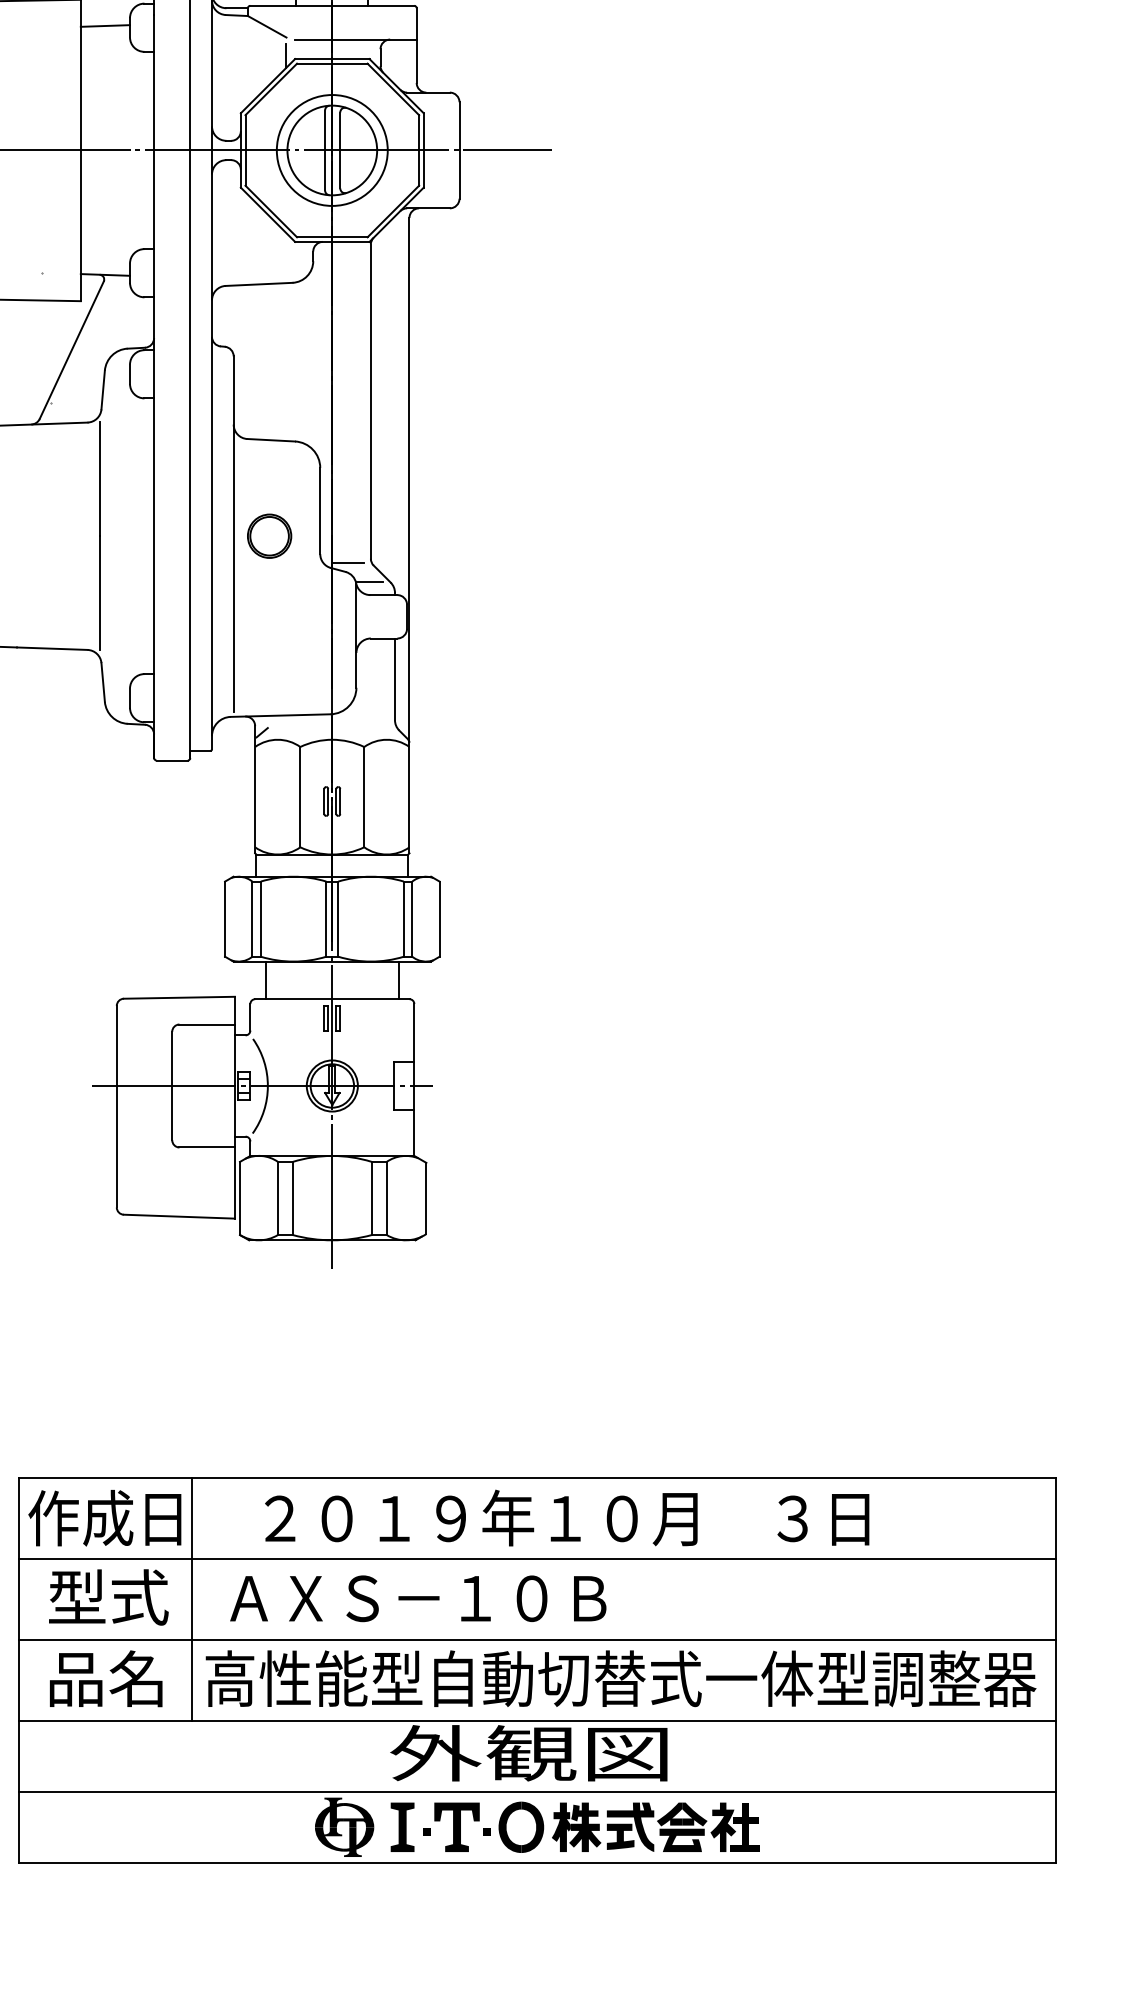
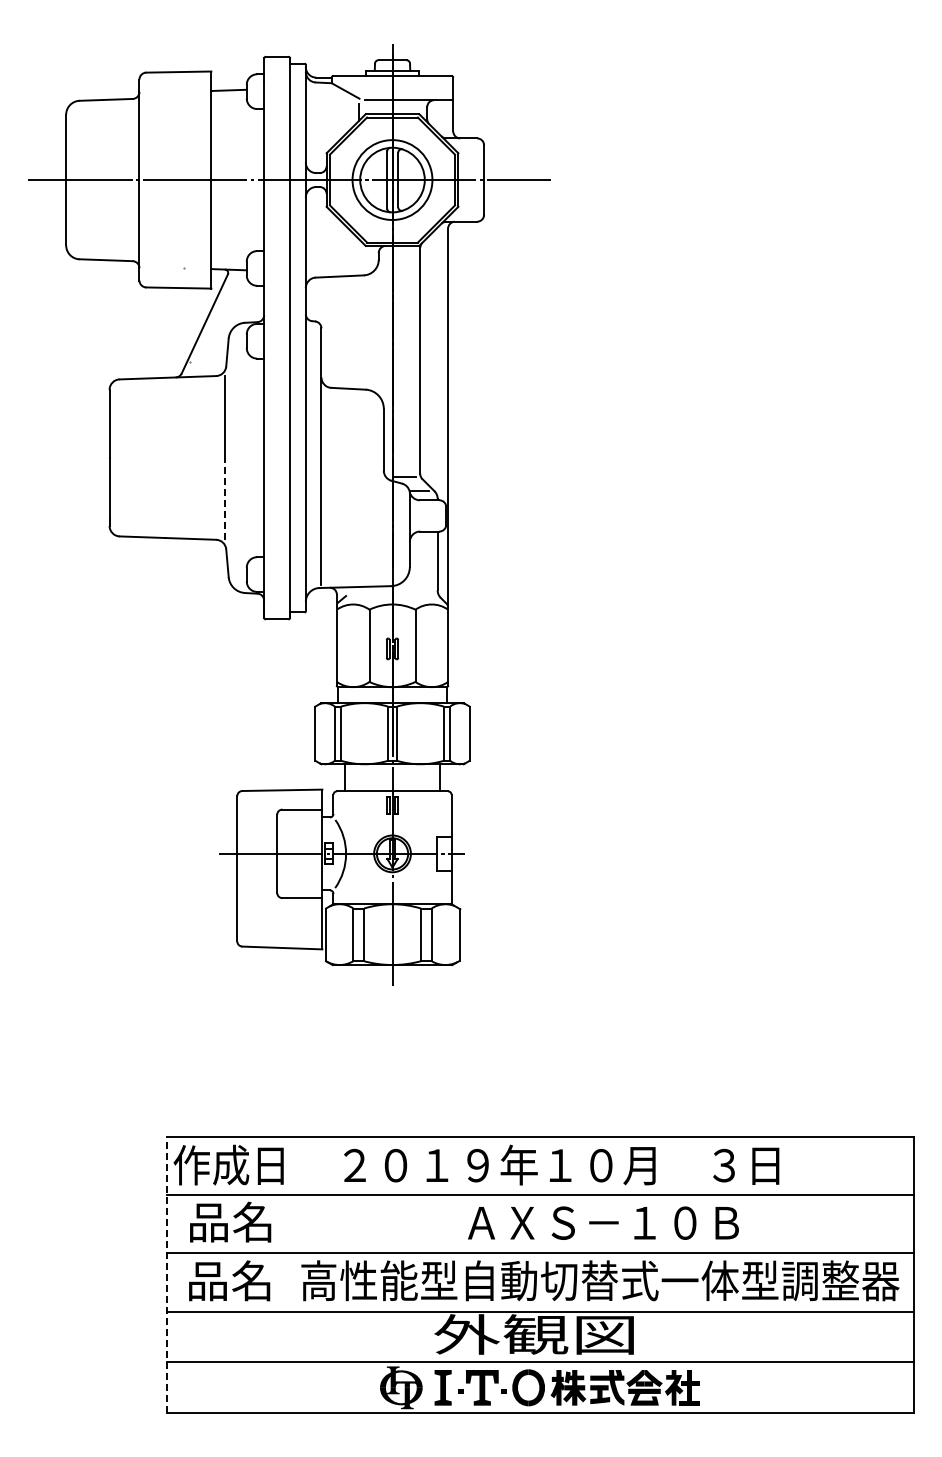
part: (268, 535) -> (346, 457), removed
line: (100, 592) -> (225, 498), solid -> dashed
text: (108, 1596) -> (231, 1221), 型式 -> 品名
text: (418, 1597) -> (603, 1222), moved
line: (192, 1599) -> (291, 1223), removed
line: (18, 1669) -> (166, 1274), solid -> dashed

